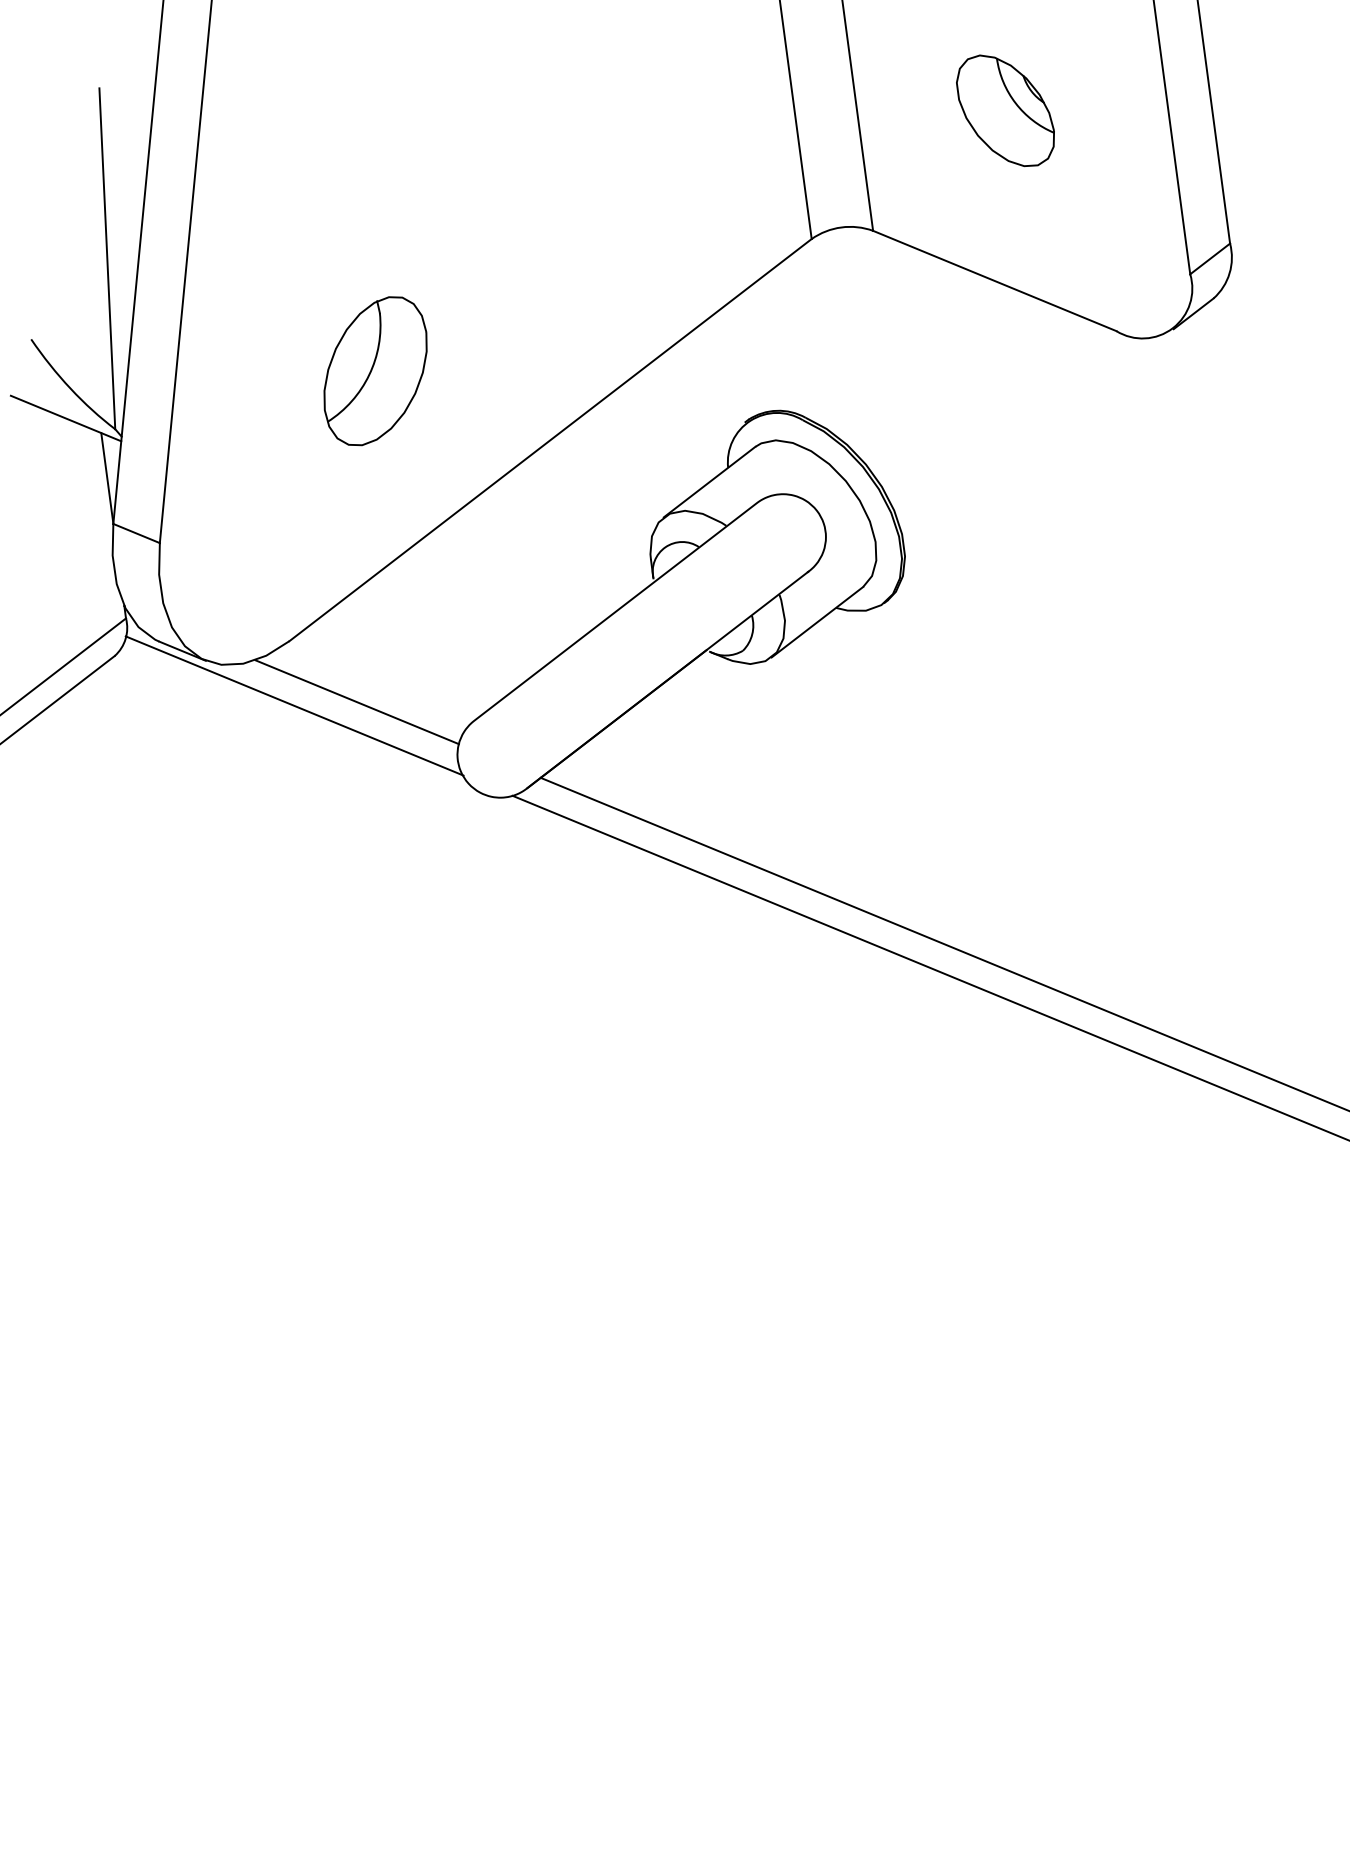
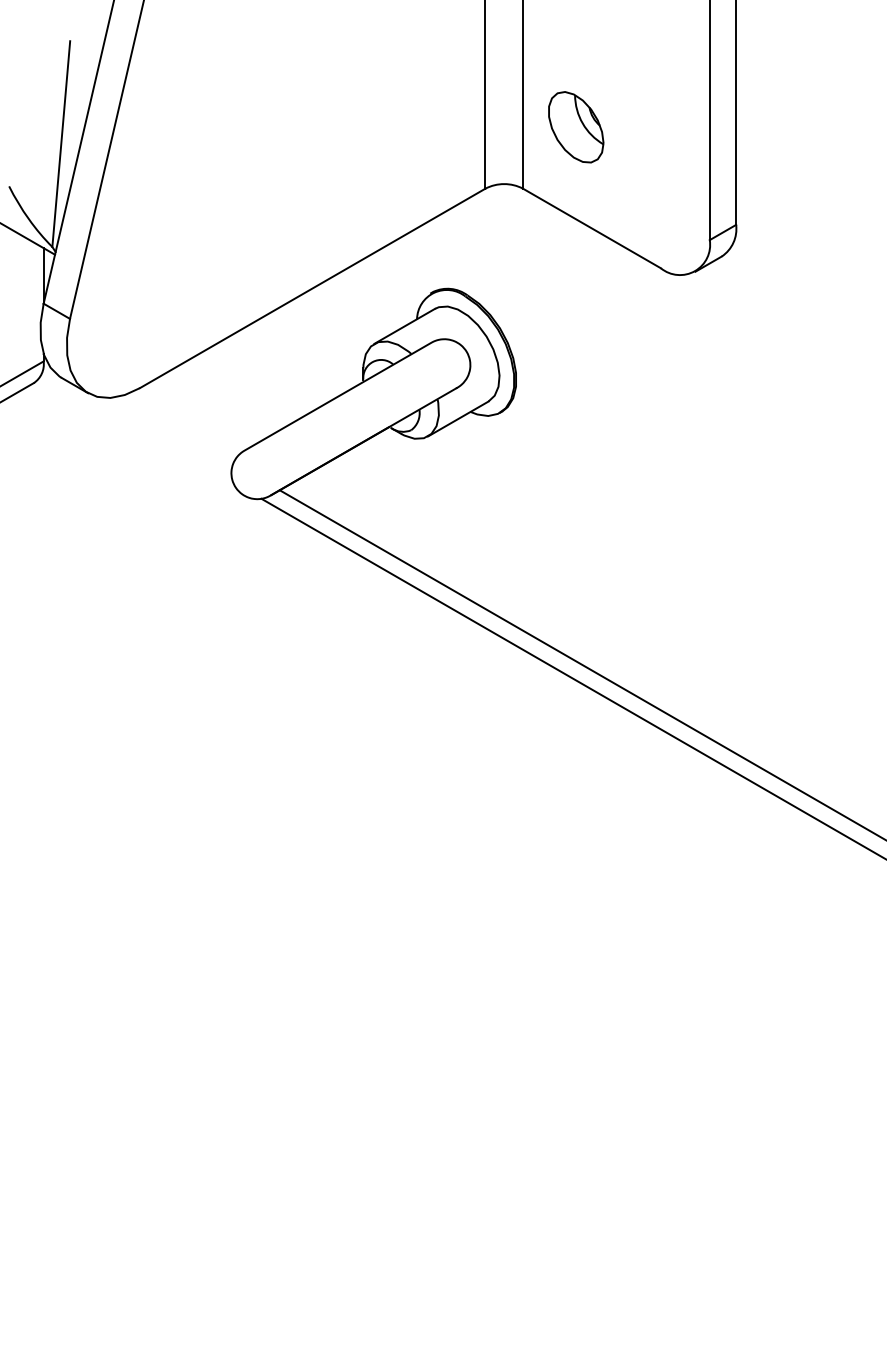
part: (1006, 111) -> (576, 127), moved
part: (374, 370) -> (212, 232), removed
line: (356, 701) -> (175, 429), removed
line: (294, 706) -> (137, 427), removed

